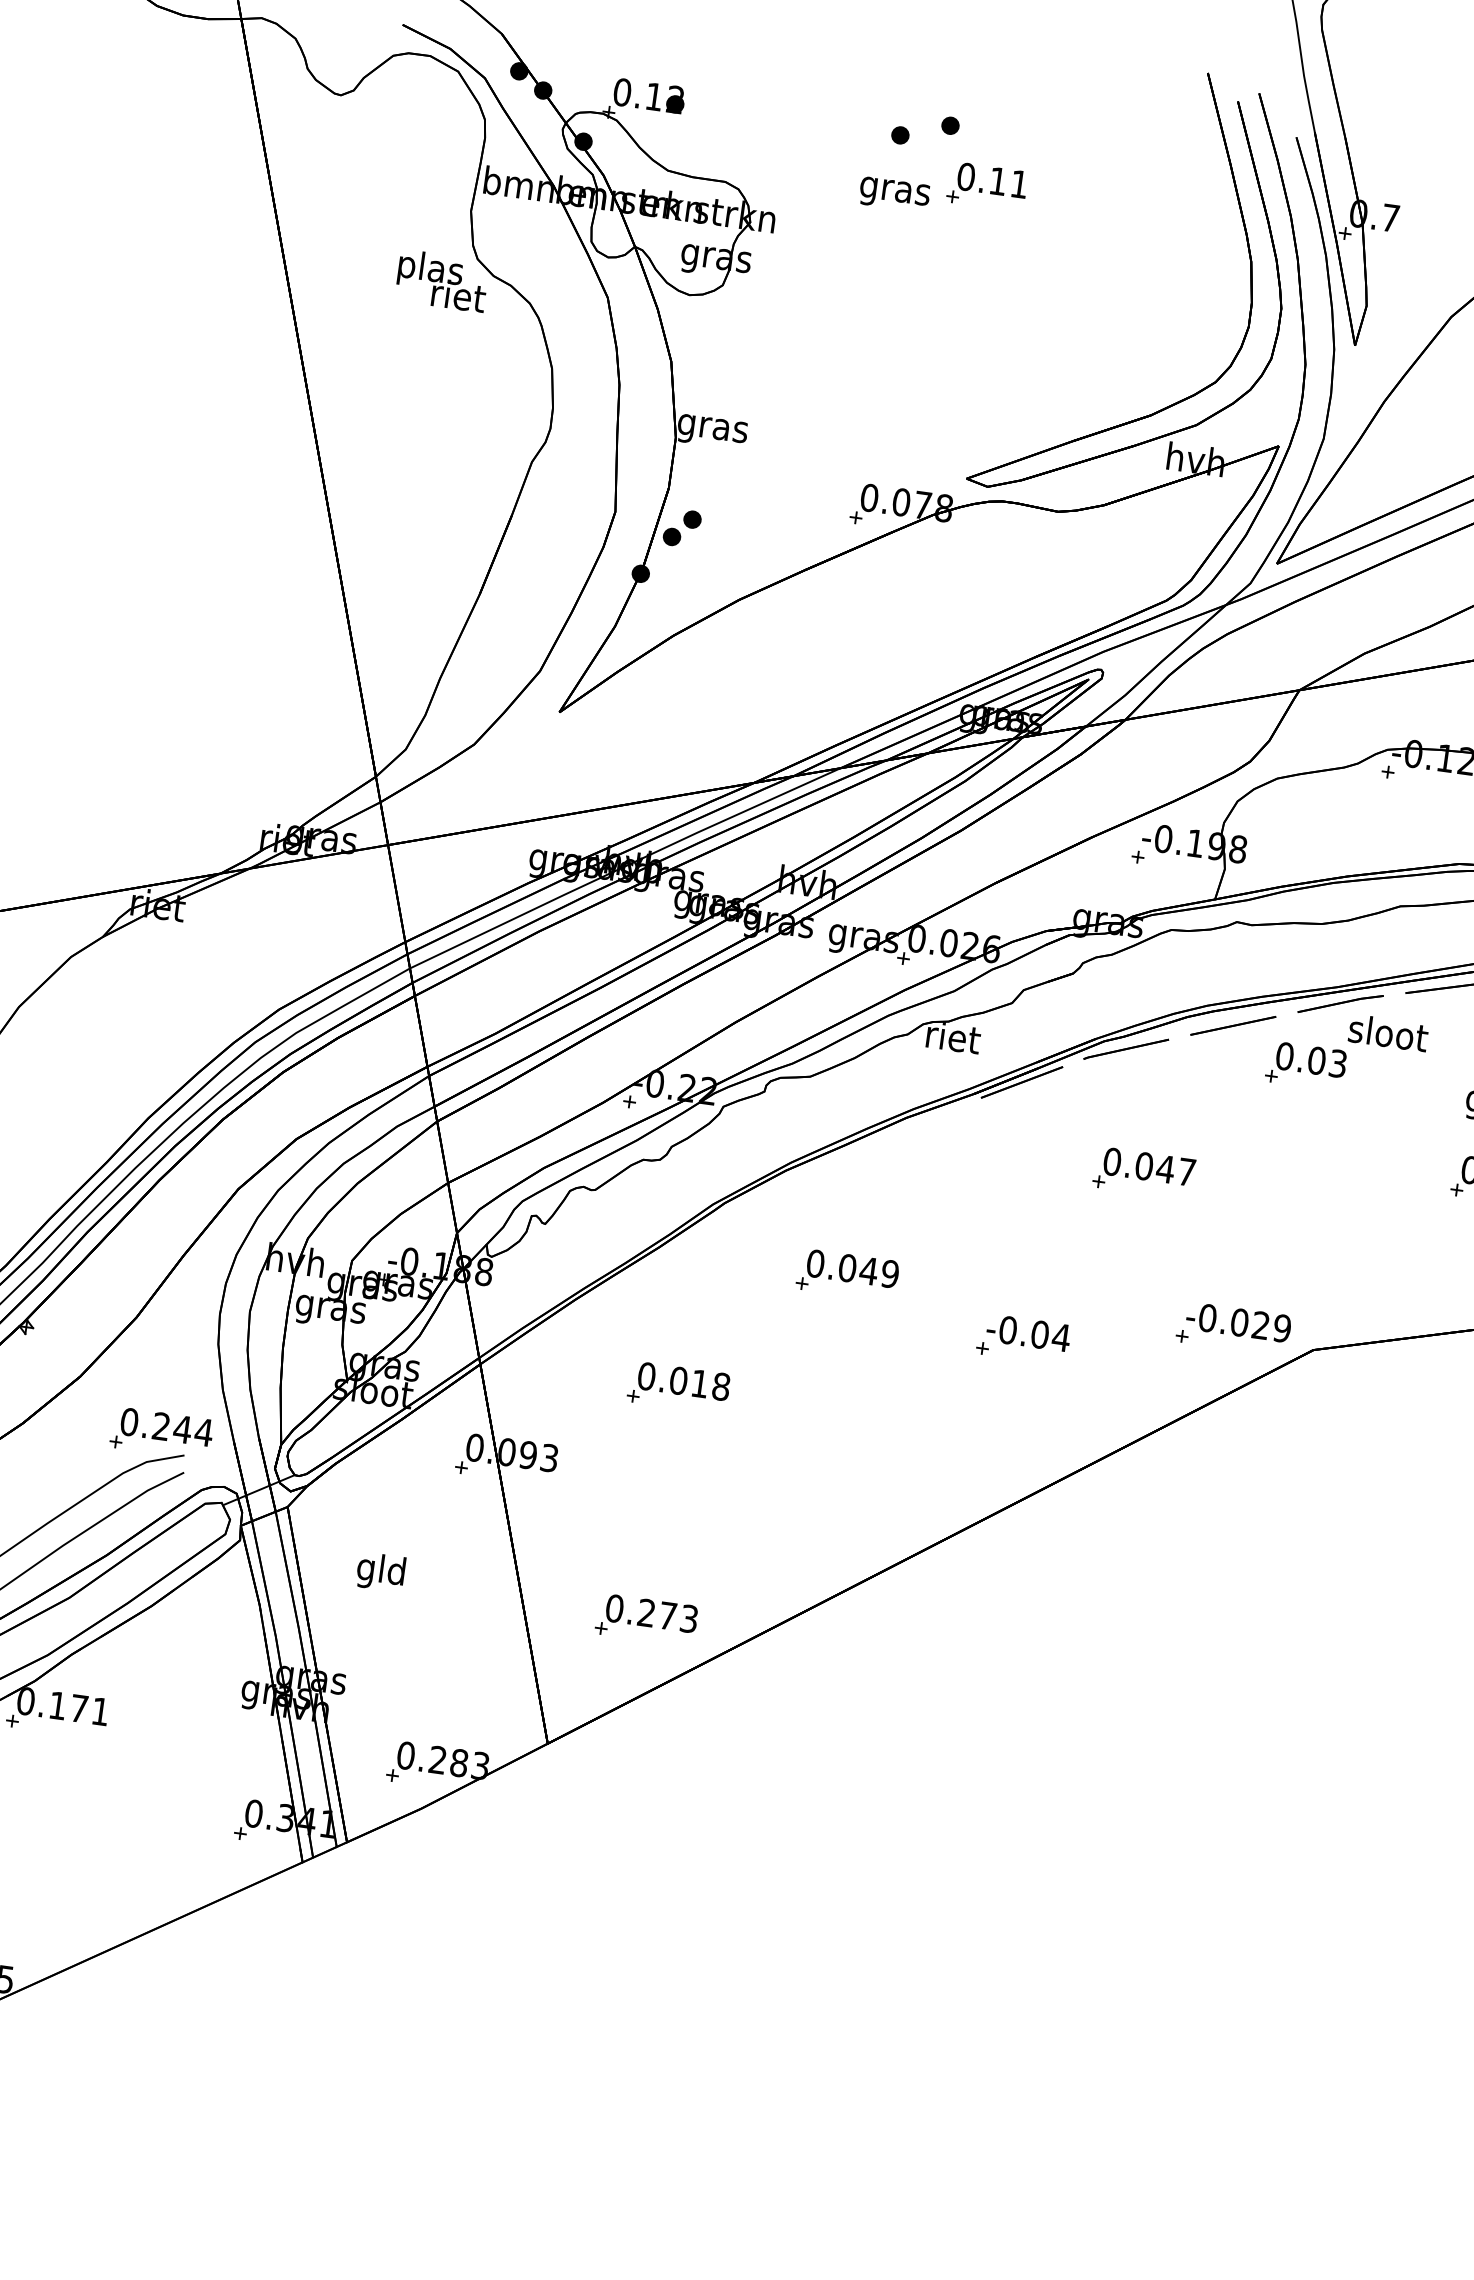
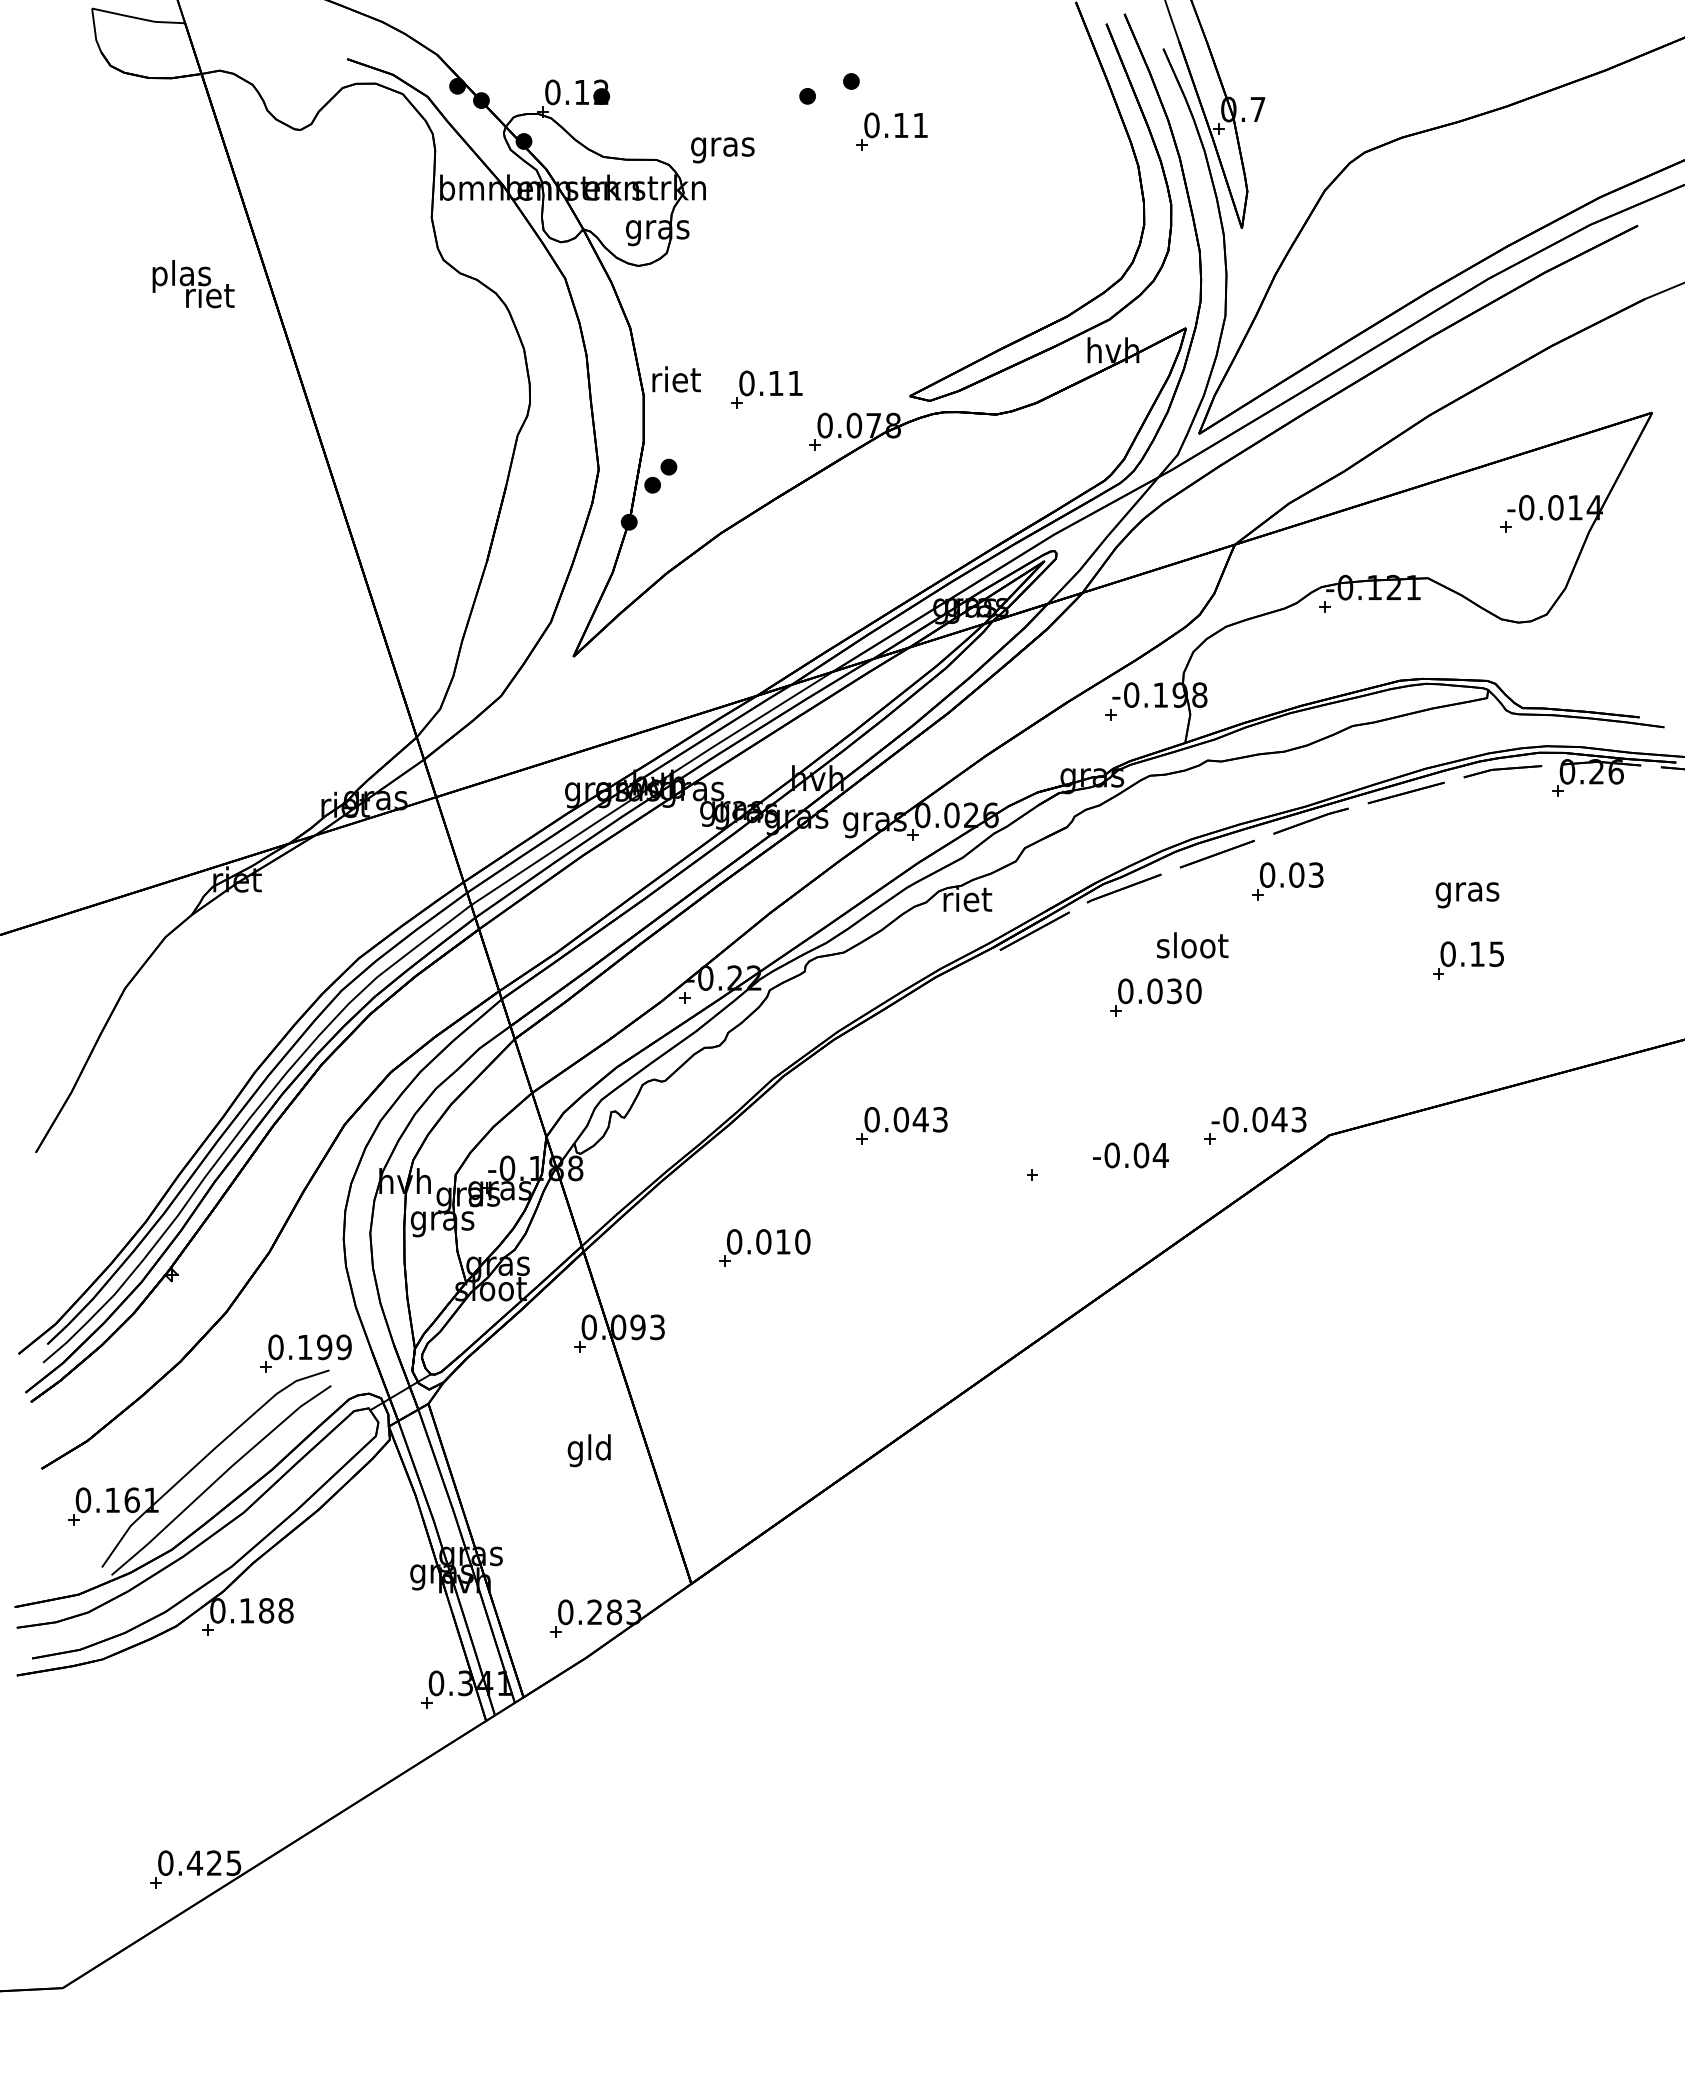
text: (894, 194) -> (722, 150), moved
text: (442, 281) -> (193, 284), moved
text: (712, 428) -> (675, 382), gras -> riet
part: (810, 449) -> (766, 389), added
text: (1388, 1033) -> (1192, 945), moved
text: (1175, 1170) -> (1183, 991), 0.047 -> 0.030
text: (889, 1273) -> (939, 1119), 0.049 -> 0.043
text: (1270, 1326) -> (1288, 1119), -0.029 -> -0.043
text: (1028, 1333) -> (1130, 1155), moved
text: (721, 1386) -> (802, 1241), 0.018 -> 0.010
text: (182, 1429) -> (324, 1347), 0.244 -> 0.199
text: (380, 1571) -> (588, 1450), moved
part: (646, 1619) -> (764, 1460), removed
text: (90, 1709) -> (276, 1610), 0.171 -> 0.188

